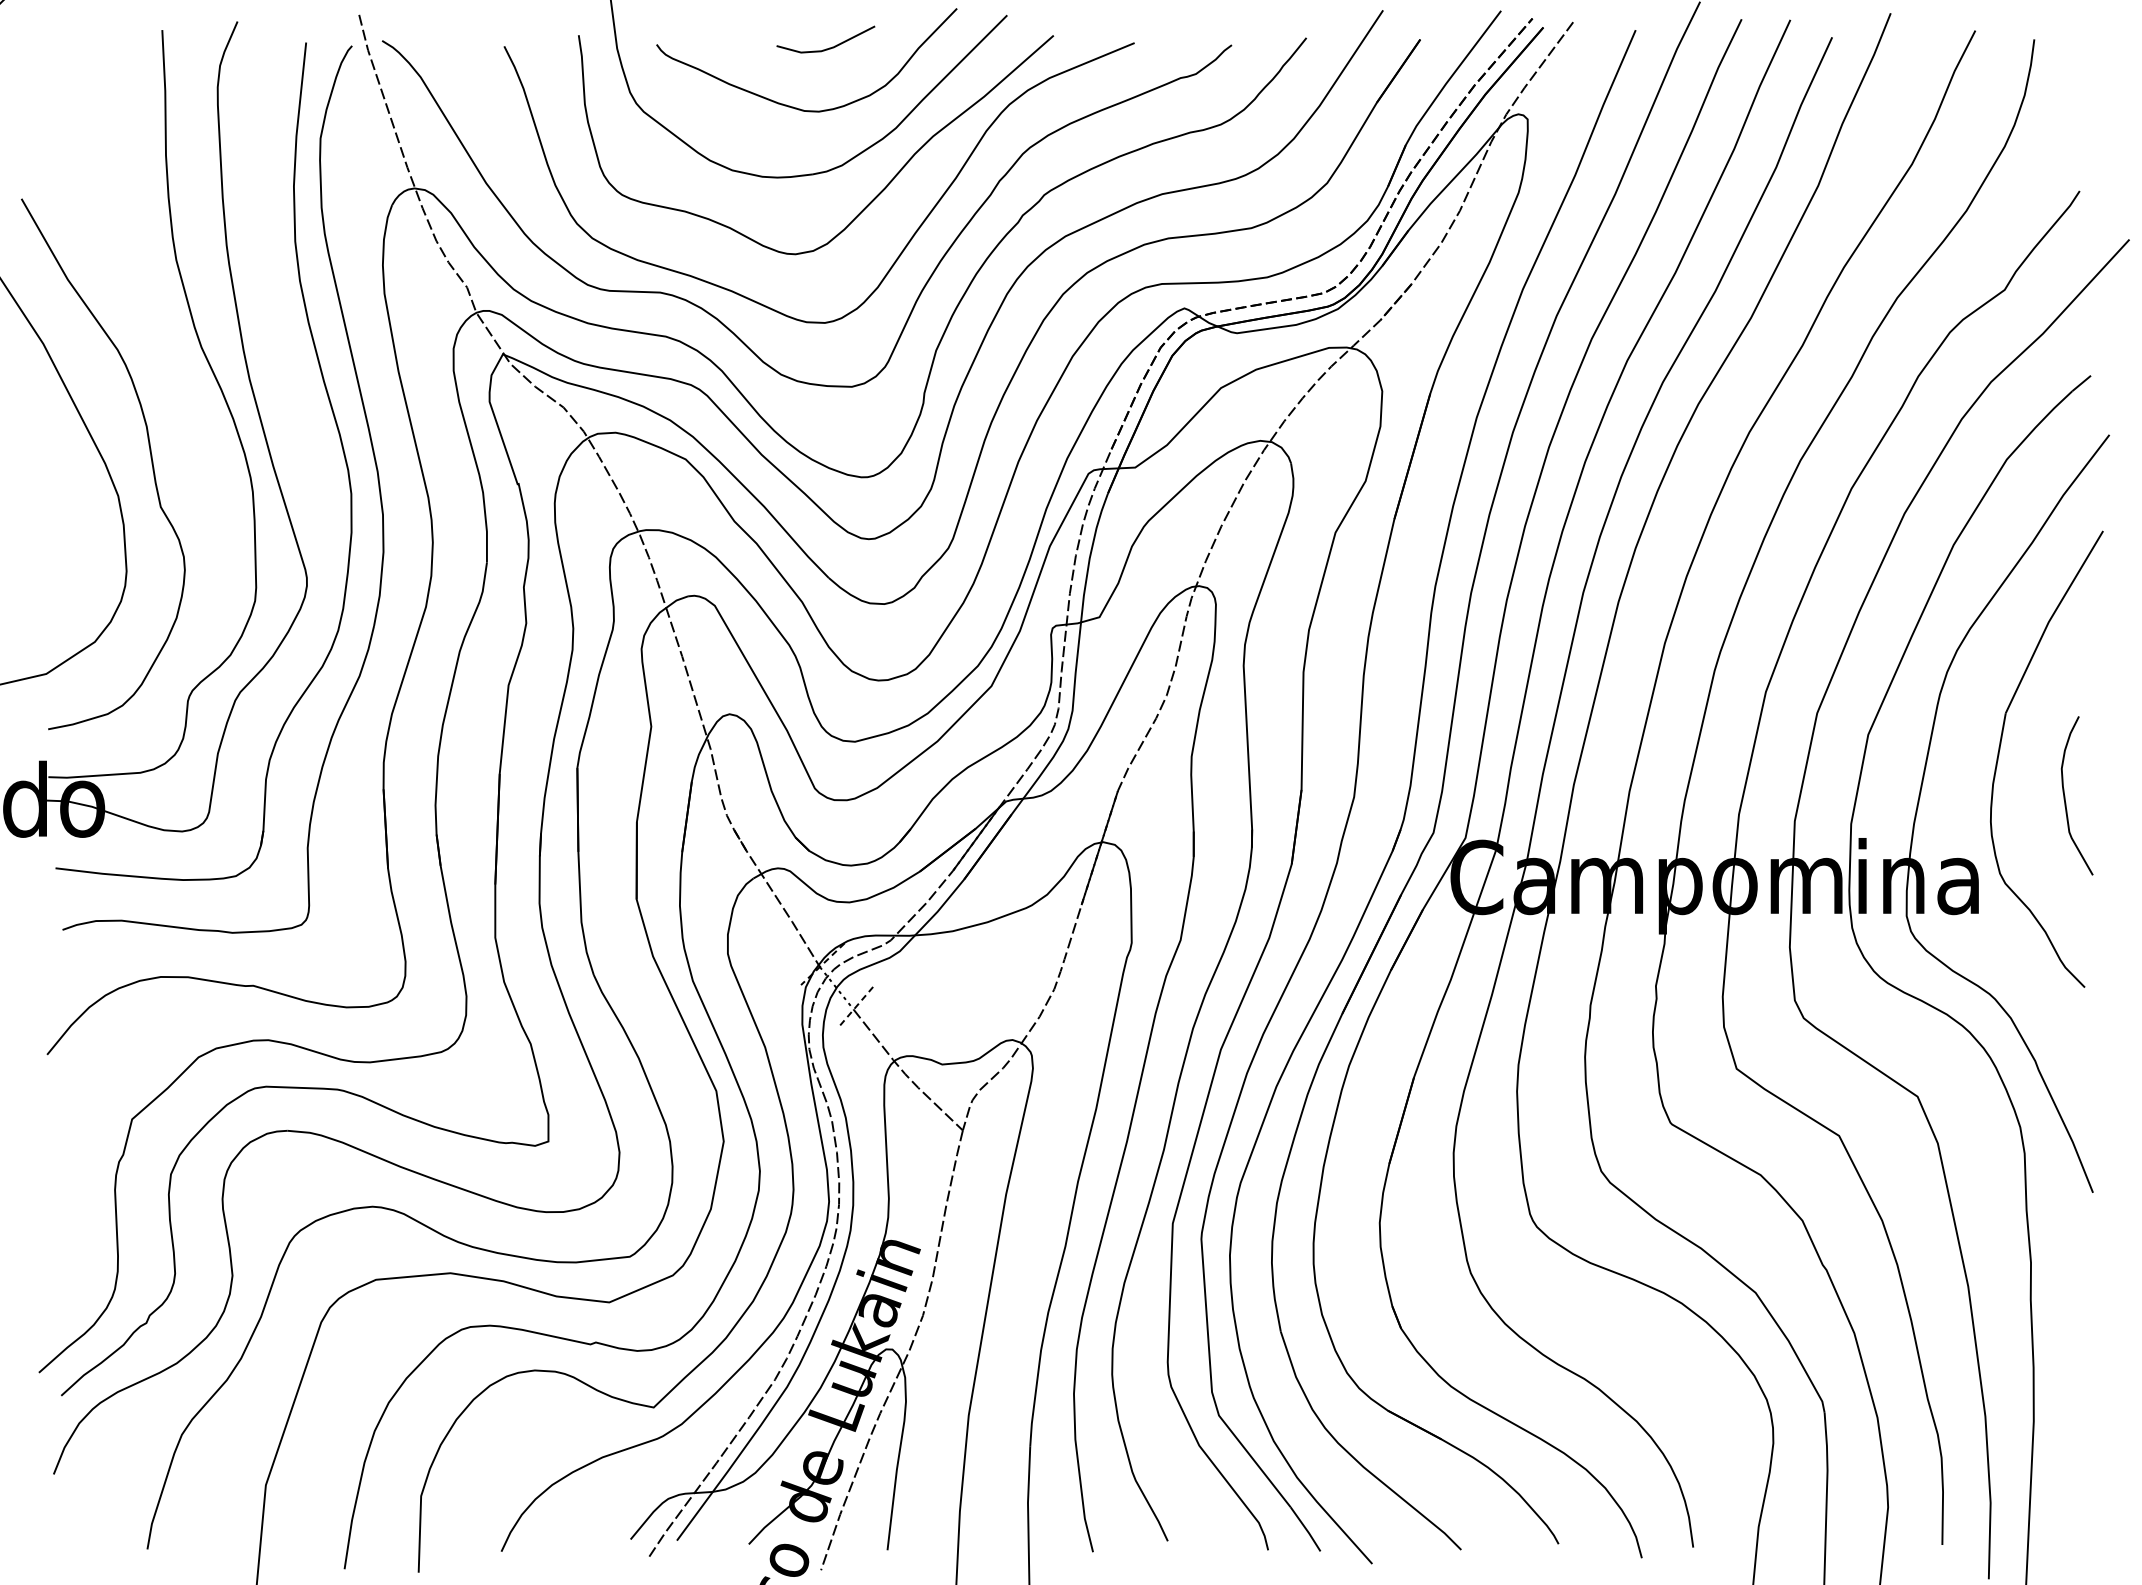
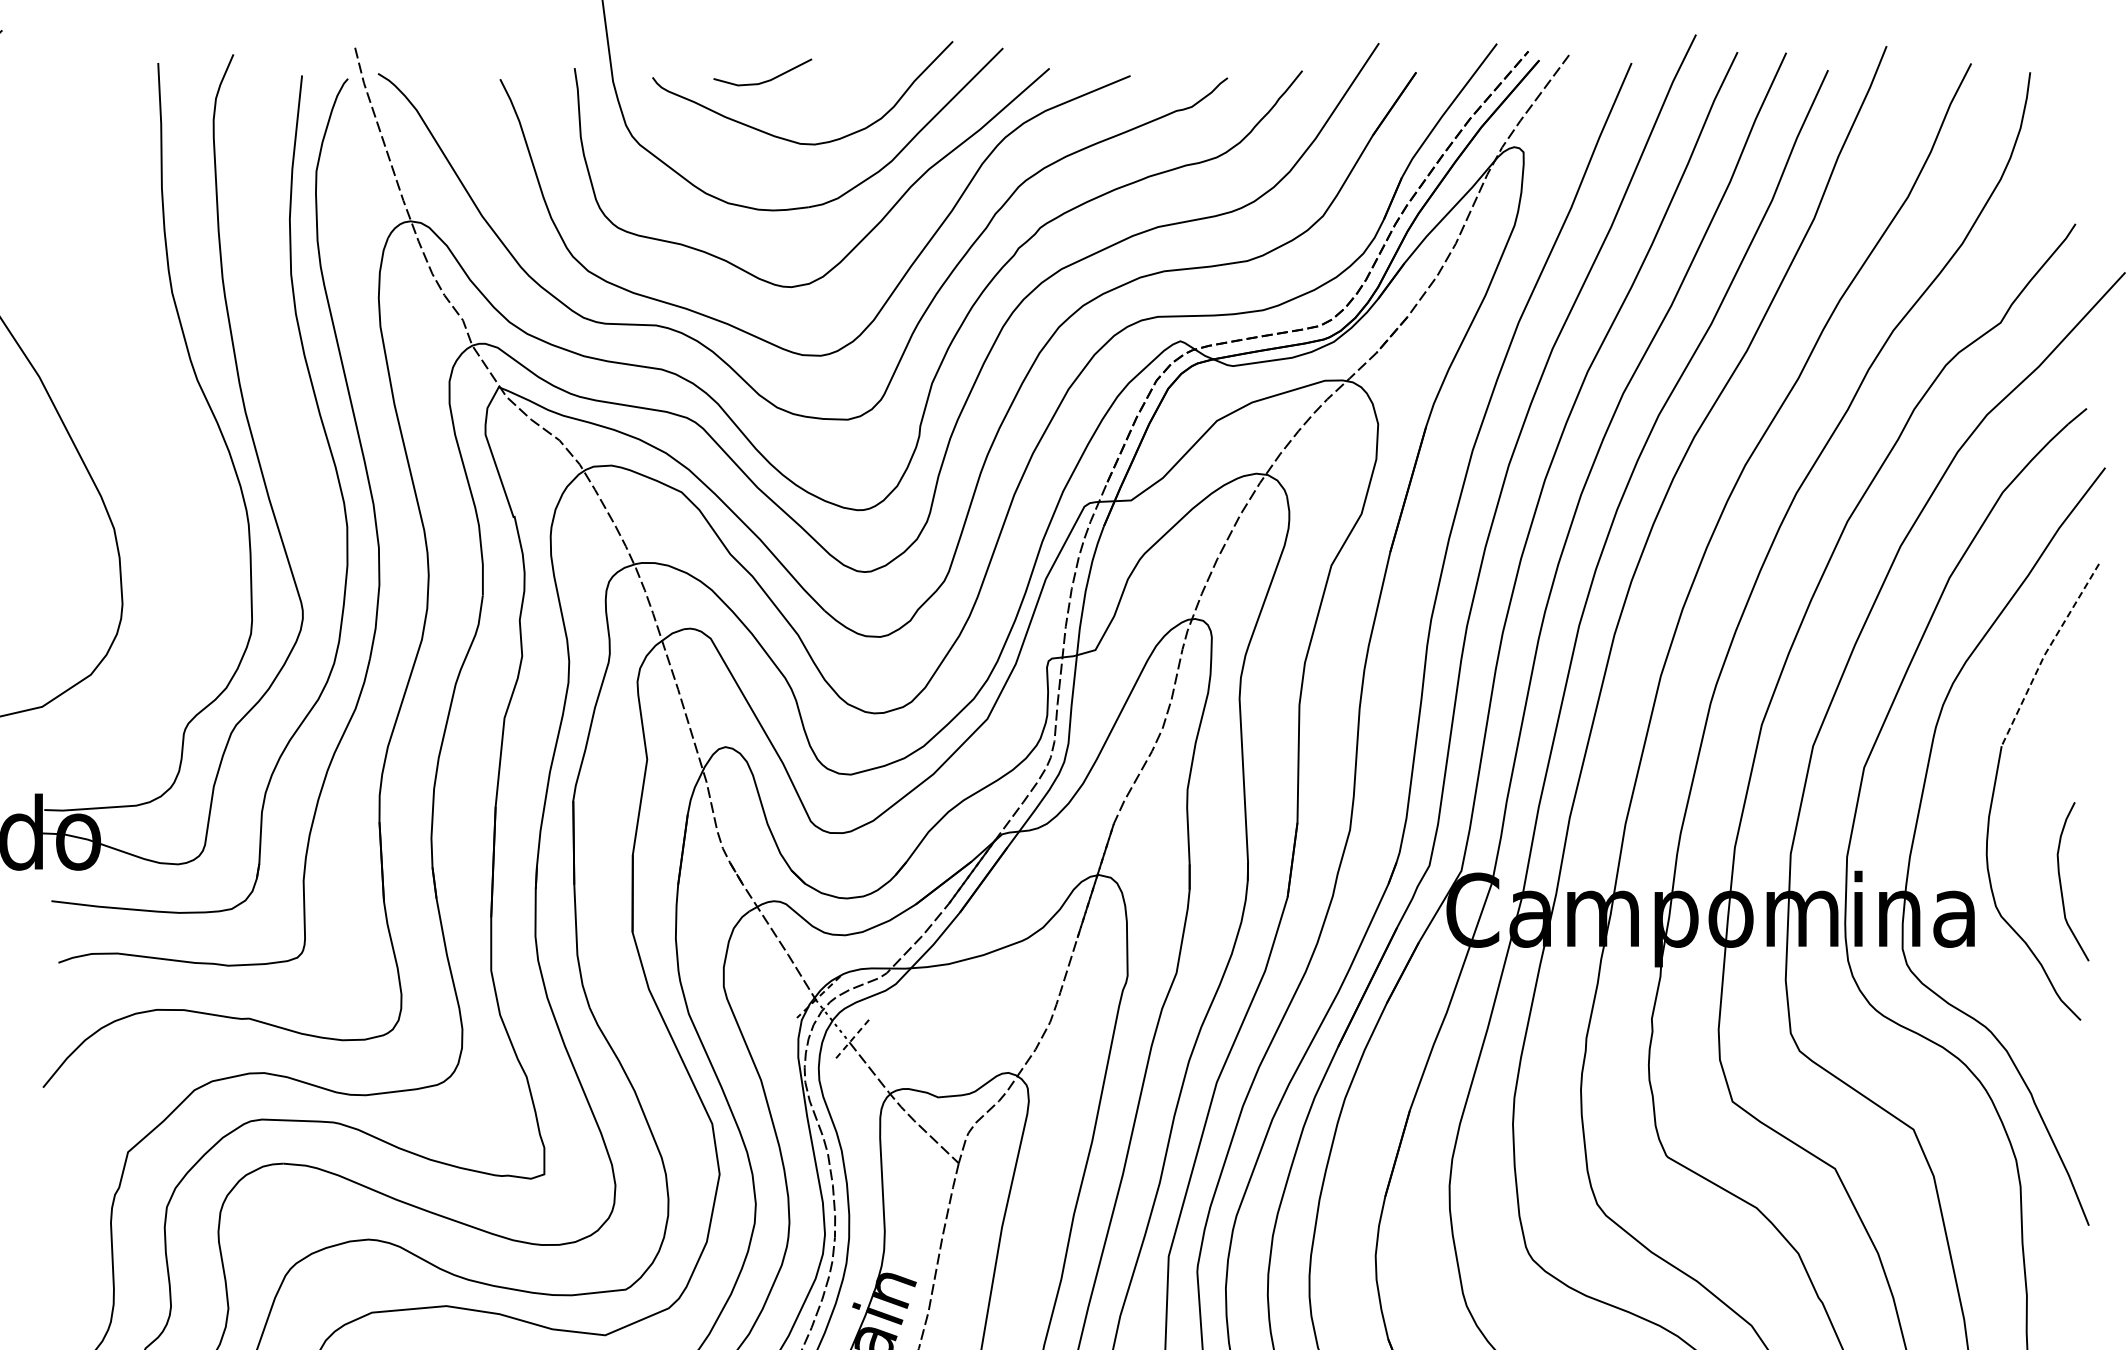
line: (829, 47) -> (766, 80), moved
curve: (150, 458) -> (146, 491), removed
line: (2049, 620) -> (2045, 653), solid -> dashed
curve: (2065, 795) -> (2061, 881), moved

